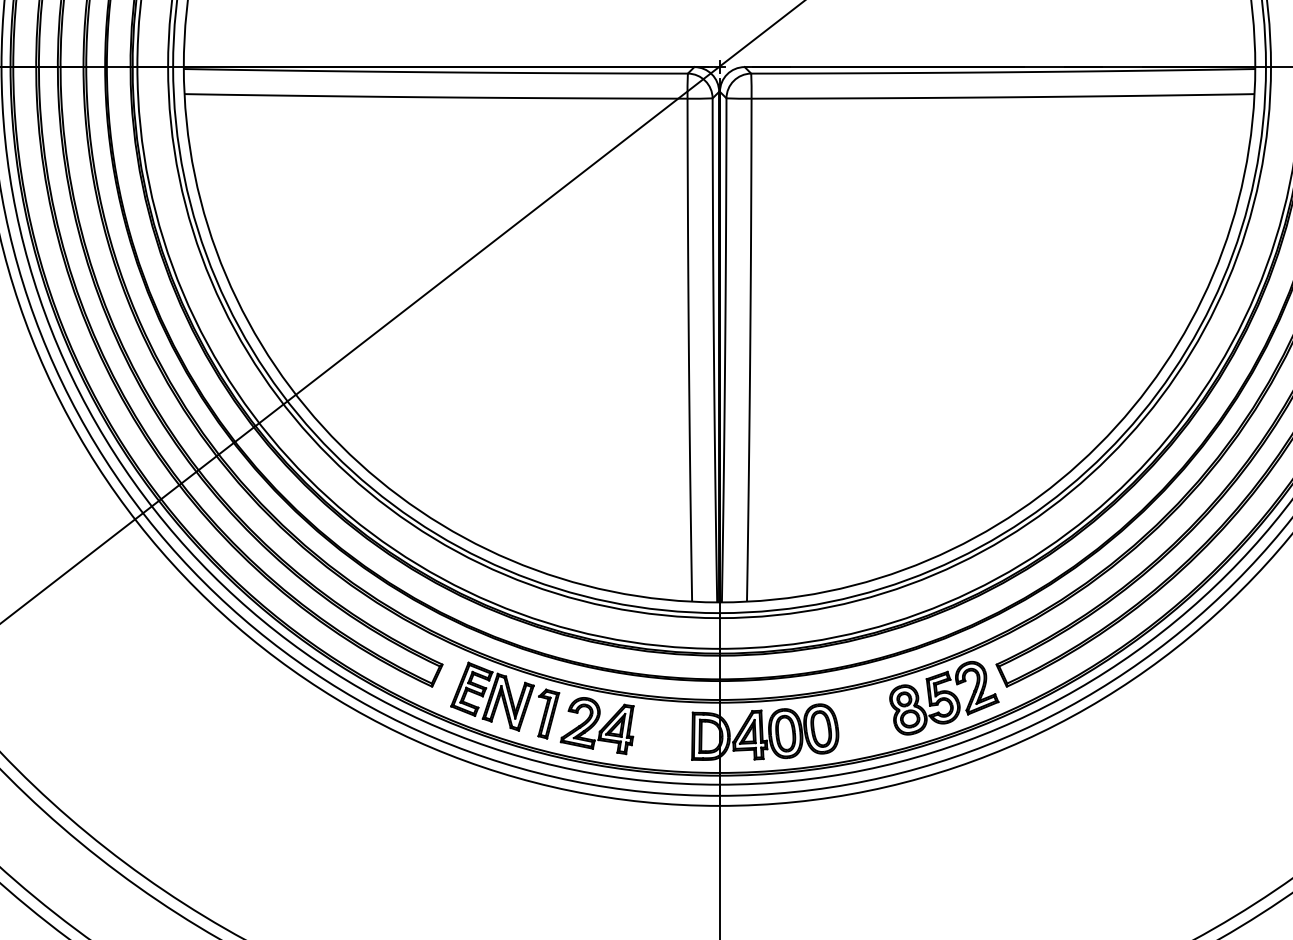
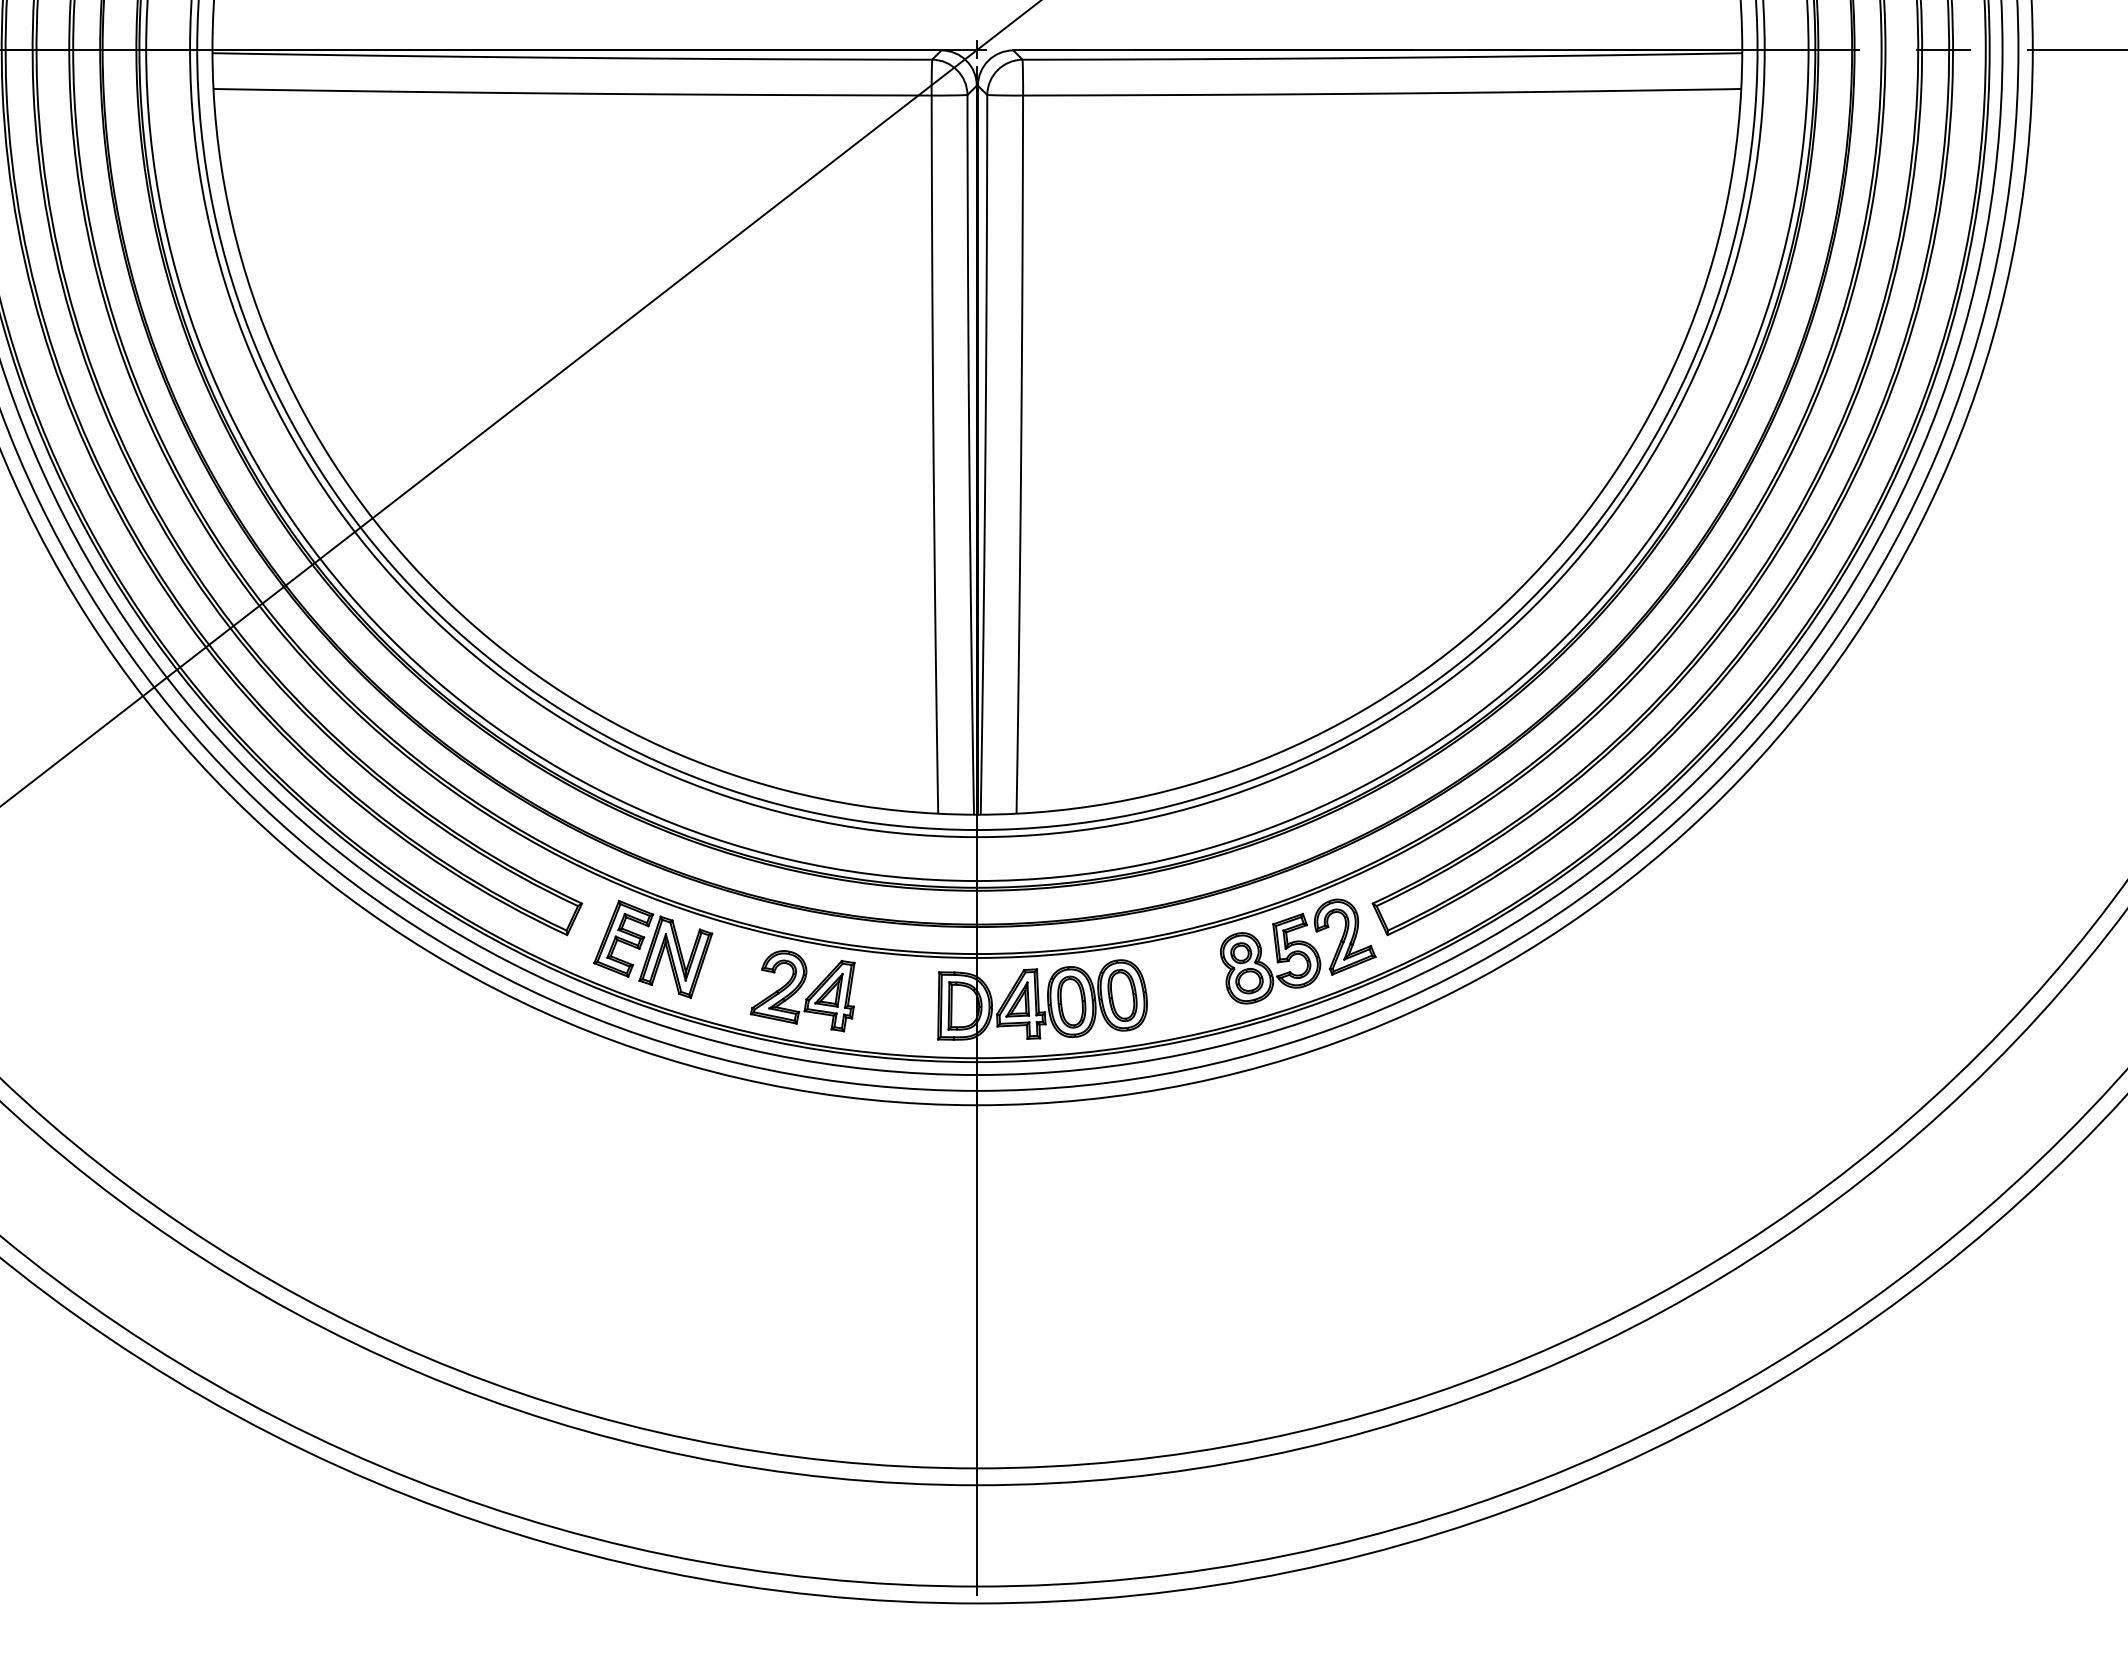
part: (548, 714) -> (733, 974), removed

